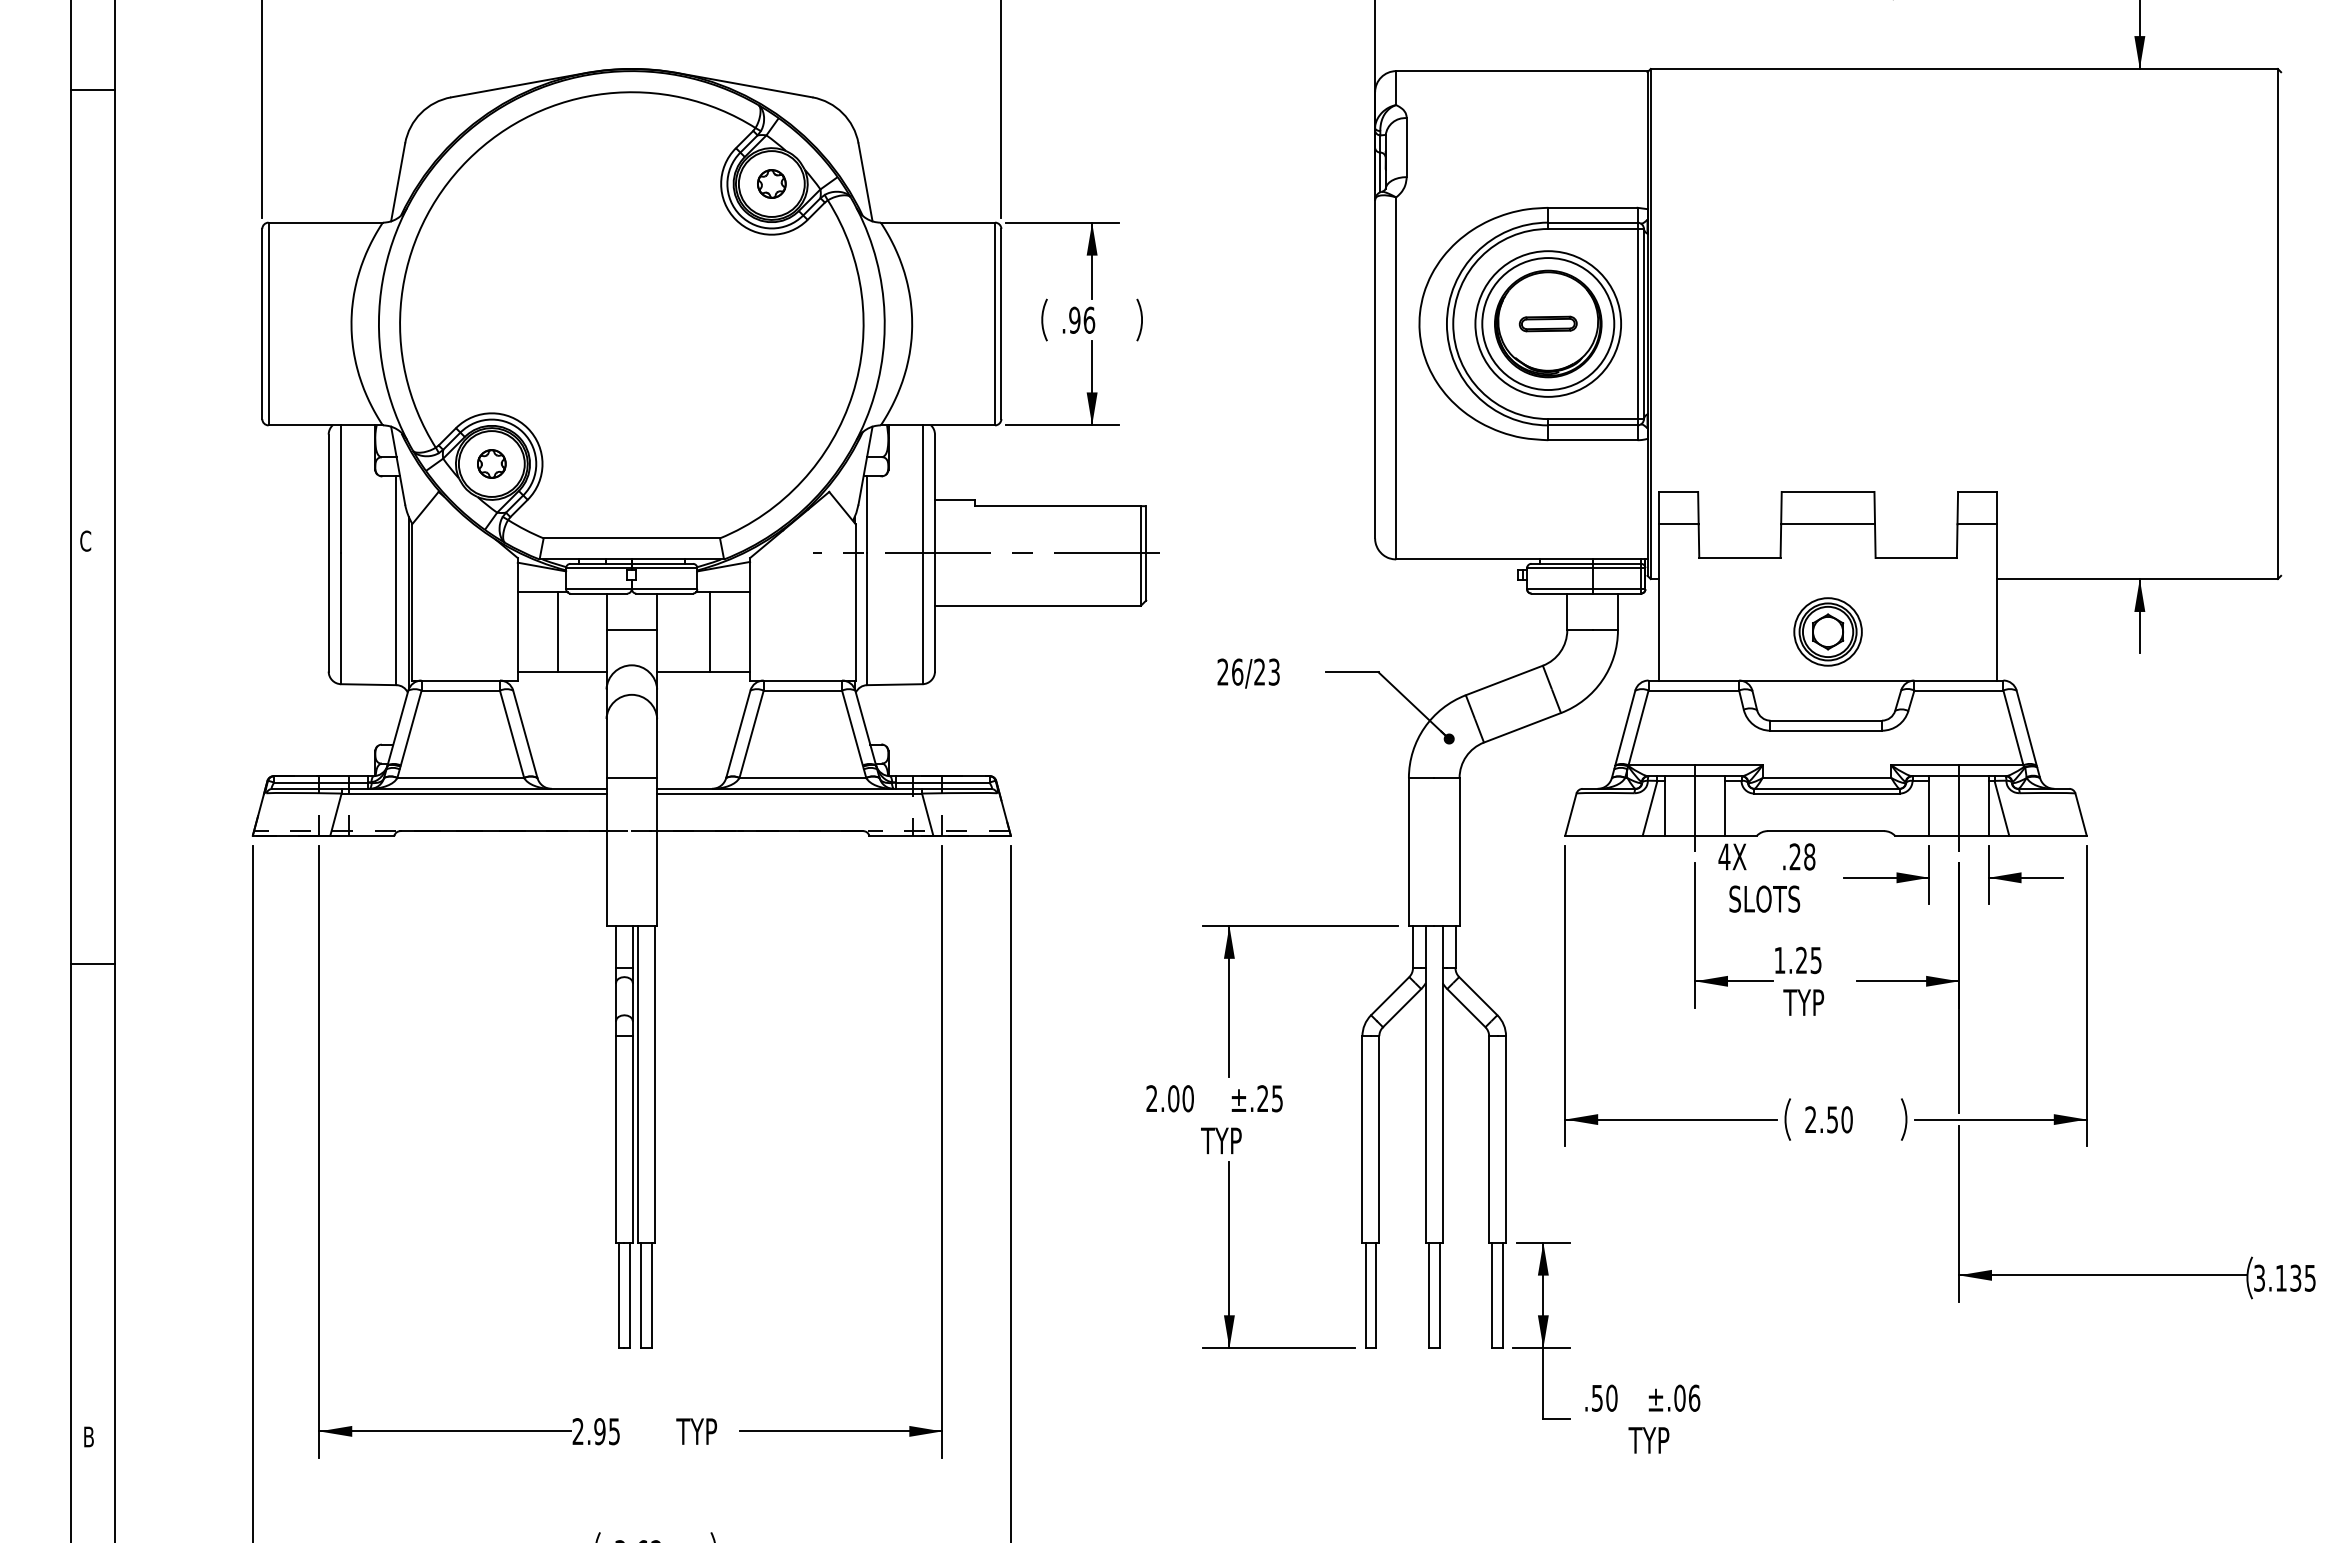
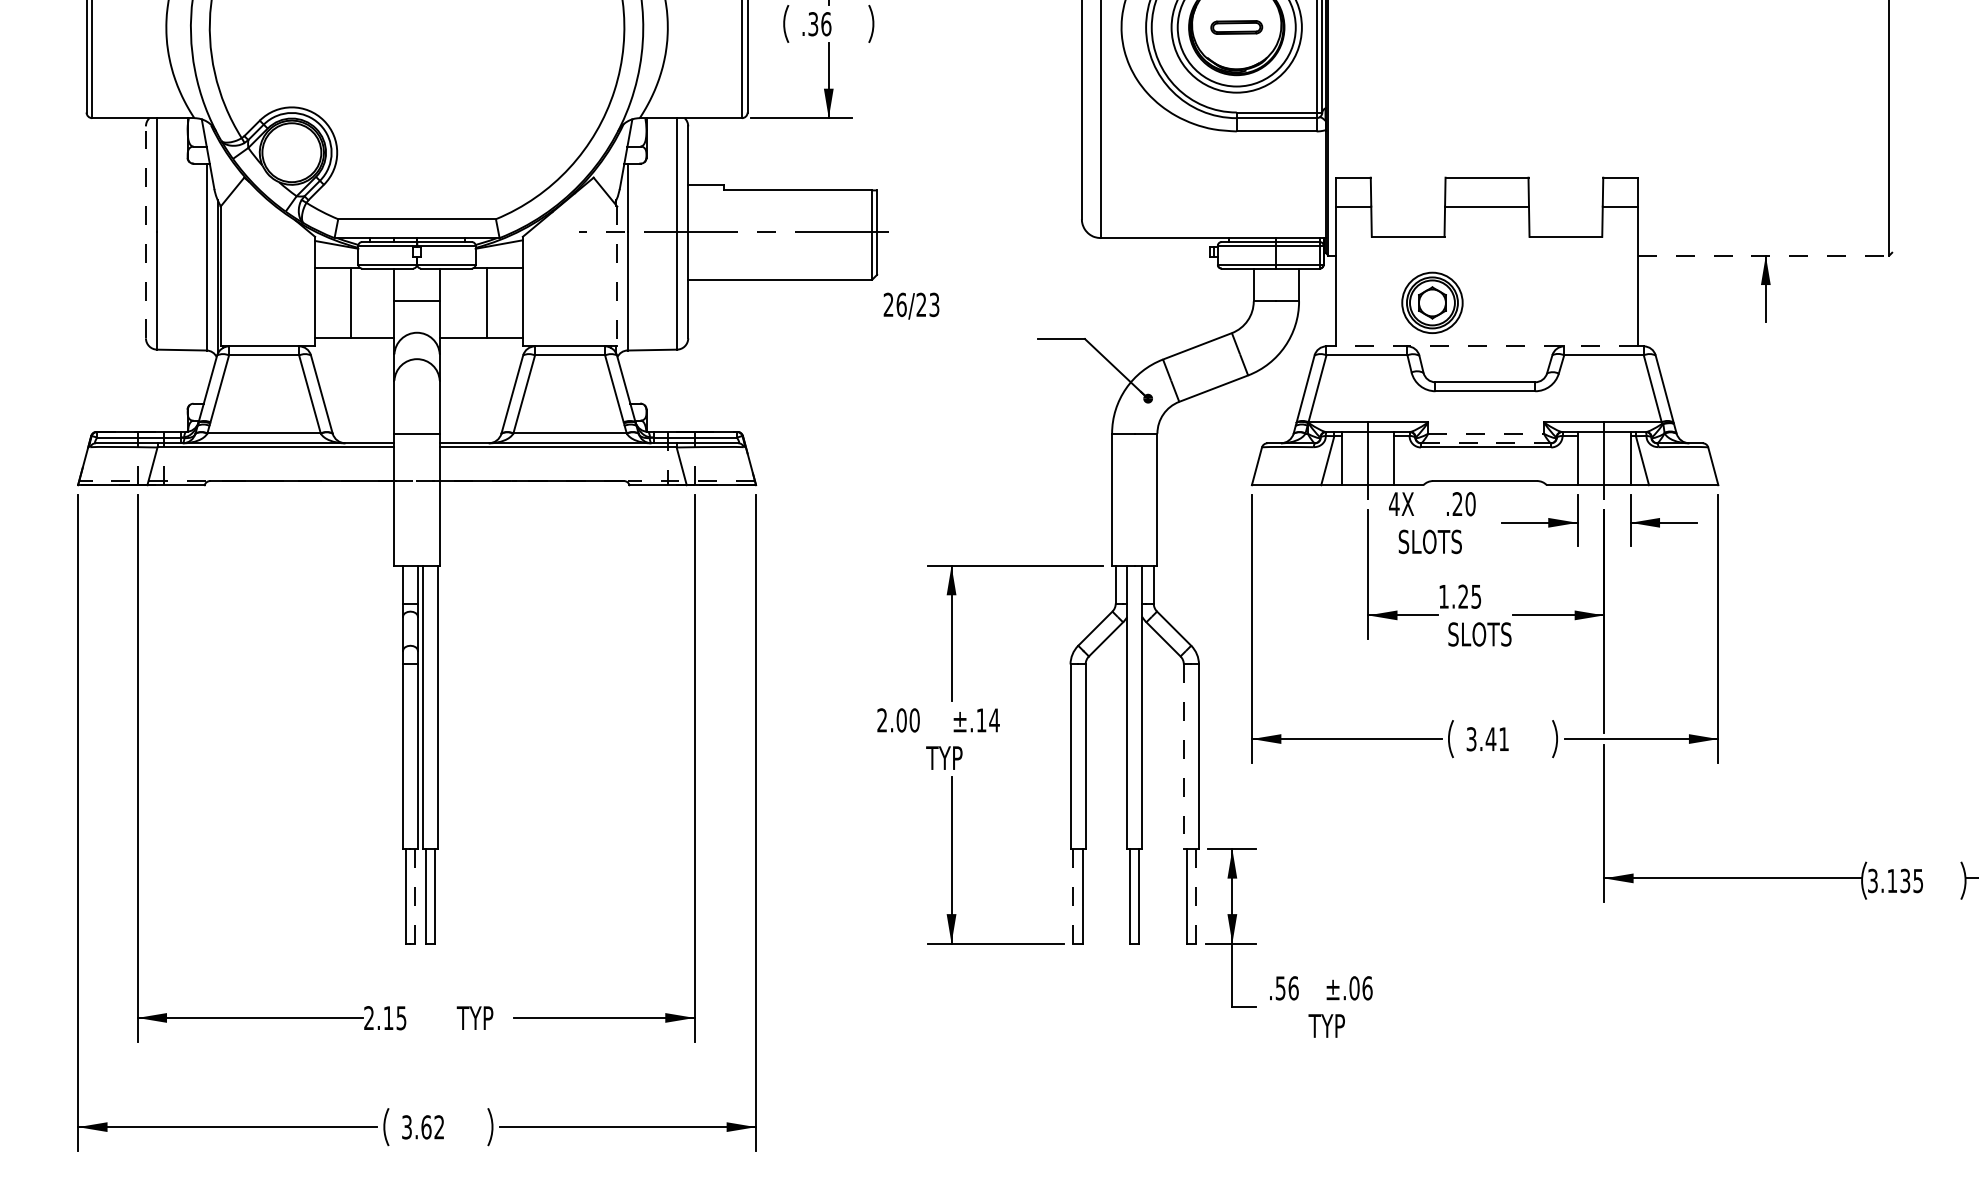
text: (1074, 319) -> (813, 23), .96 -> .36
part: (491, 463) -> (291, 152), removed
line: (328, 552) -> (145, 231), solid -> dashed
line: (2137, 579) -> (1763, 256), solid -> dashed
line: (855, 602) -> (617, 276), solid -> dashed
part: (1827, 631) -> (1431, 302), moved
text: (1248, 673) -> (911, 306), moved
line: (1828, 680) -> (1487, 346), solid -> dashed
line: (1827, 778) -> (1486, 433), solid -> dashed
line: (1827, 788) -> (1486, 442), solid -> dashed
text: (1809, 856) -> (1470, 503), .28 -> .20
text: (1819, 1002) -> (1479, 634), TYP -> SLOTS
text: (1270, 1098) -> (988, 720), ±.25 -> ±.14
text: (1828, 1119) -> (1487, 738), 2.50 -> 3.41
line: (1489, 1139) -> (1184, 756), solid -> dashed
line: (629, 1295) -> (415, 896), solid -> dashed
line: (1365, 1295) -> (1073, 896), solid -> dashed
line: (1502, 1295) -> (1195, 896), solid -> dashed
text: (1611, 1397) -> (1293, 987), .50 -> .56
text: (599, 1431) -> (388, 1018), 2.95 -> 2.15

